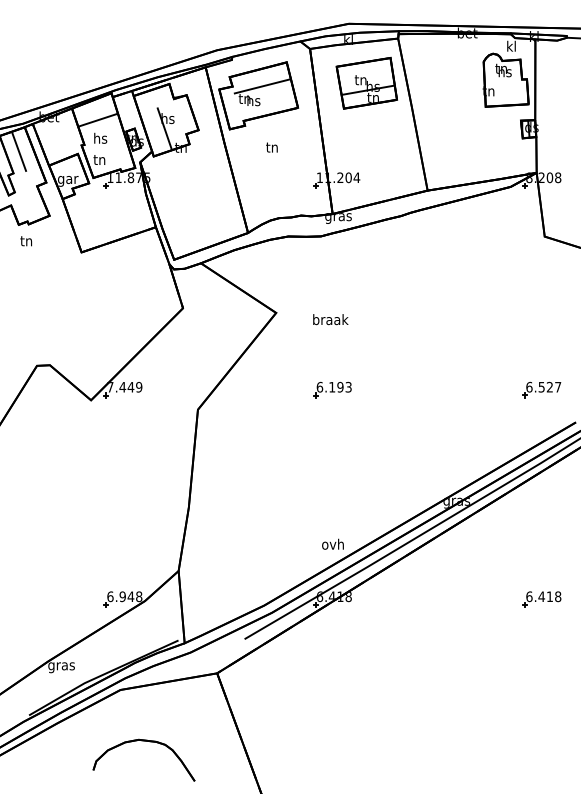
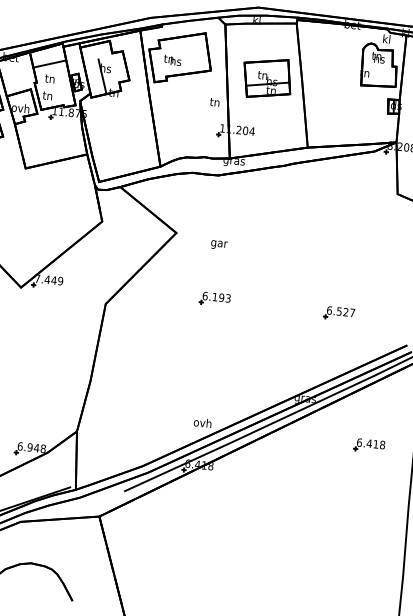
part: (366, 82) -> (267, 77), moved
line: (262, 86) -> (184, 50), removed
text: (100, 137) -> (50, 78), hs -> tn
text: (271, 147) -> (214, 102), moved
text: (67, 179) -> (20, 108), gar -> ovh
text: (330, 320) -> (219, 243), braak -> gar
part: (541, 389) -> (339, 313), moved
part: (541, 599) -> (369, 445), moved

